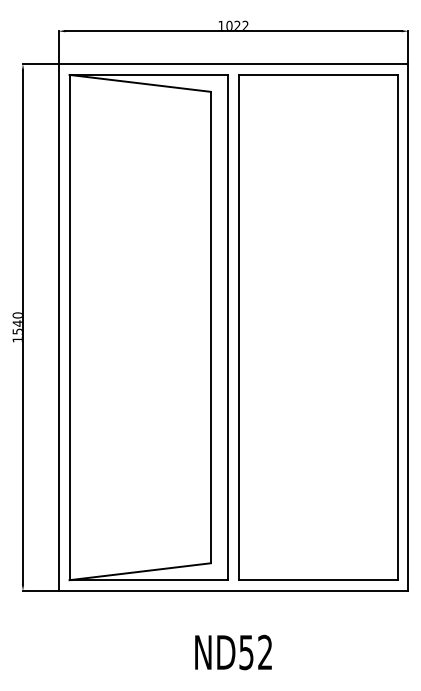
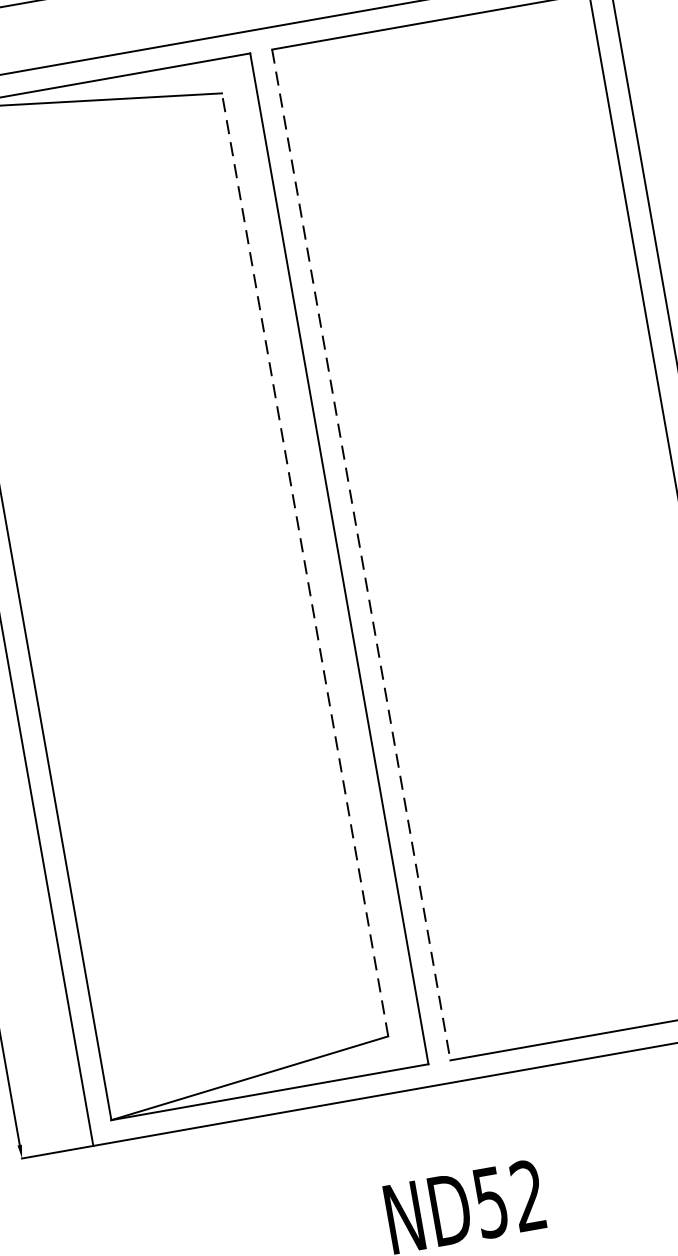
line: (210, 327) -> (304, 564), solid -> dashed
line: (239, 327) -> (362, 554), solid -> dashed

